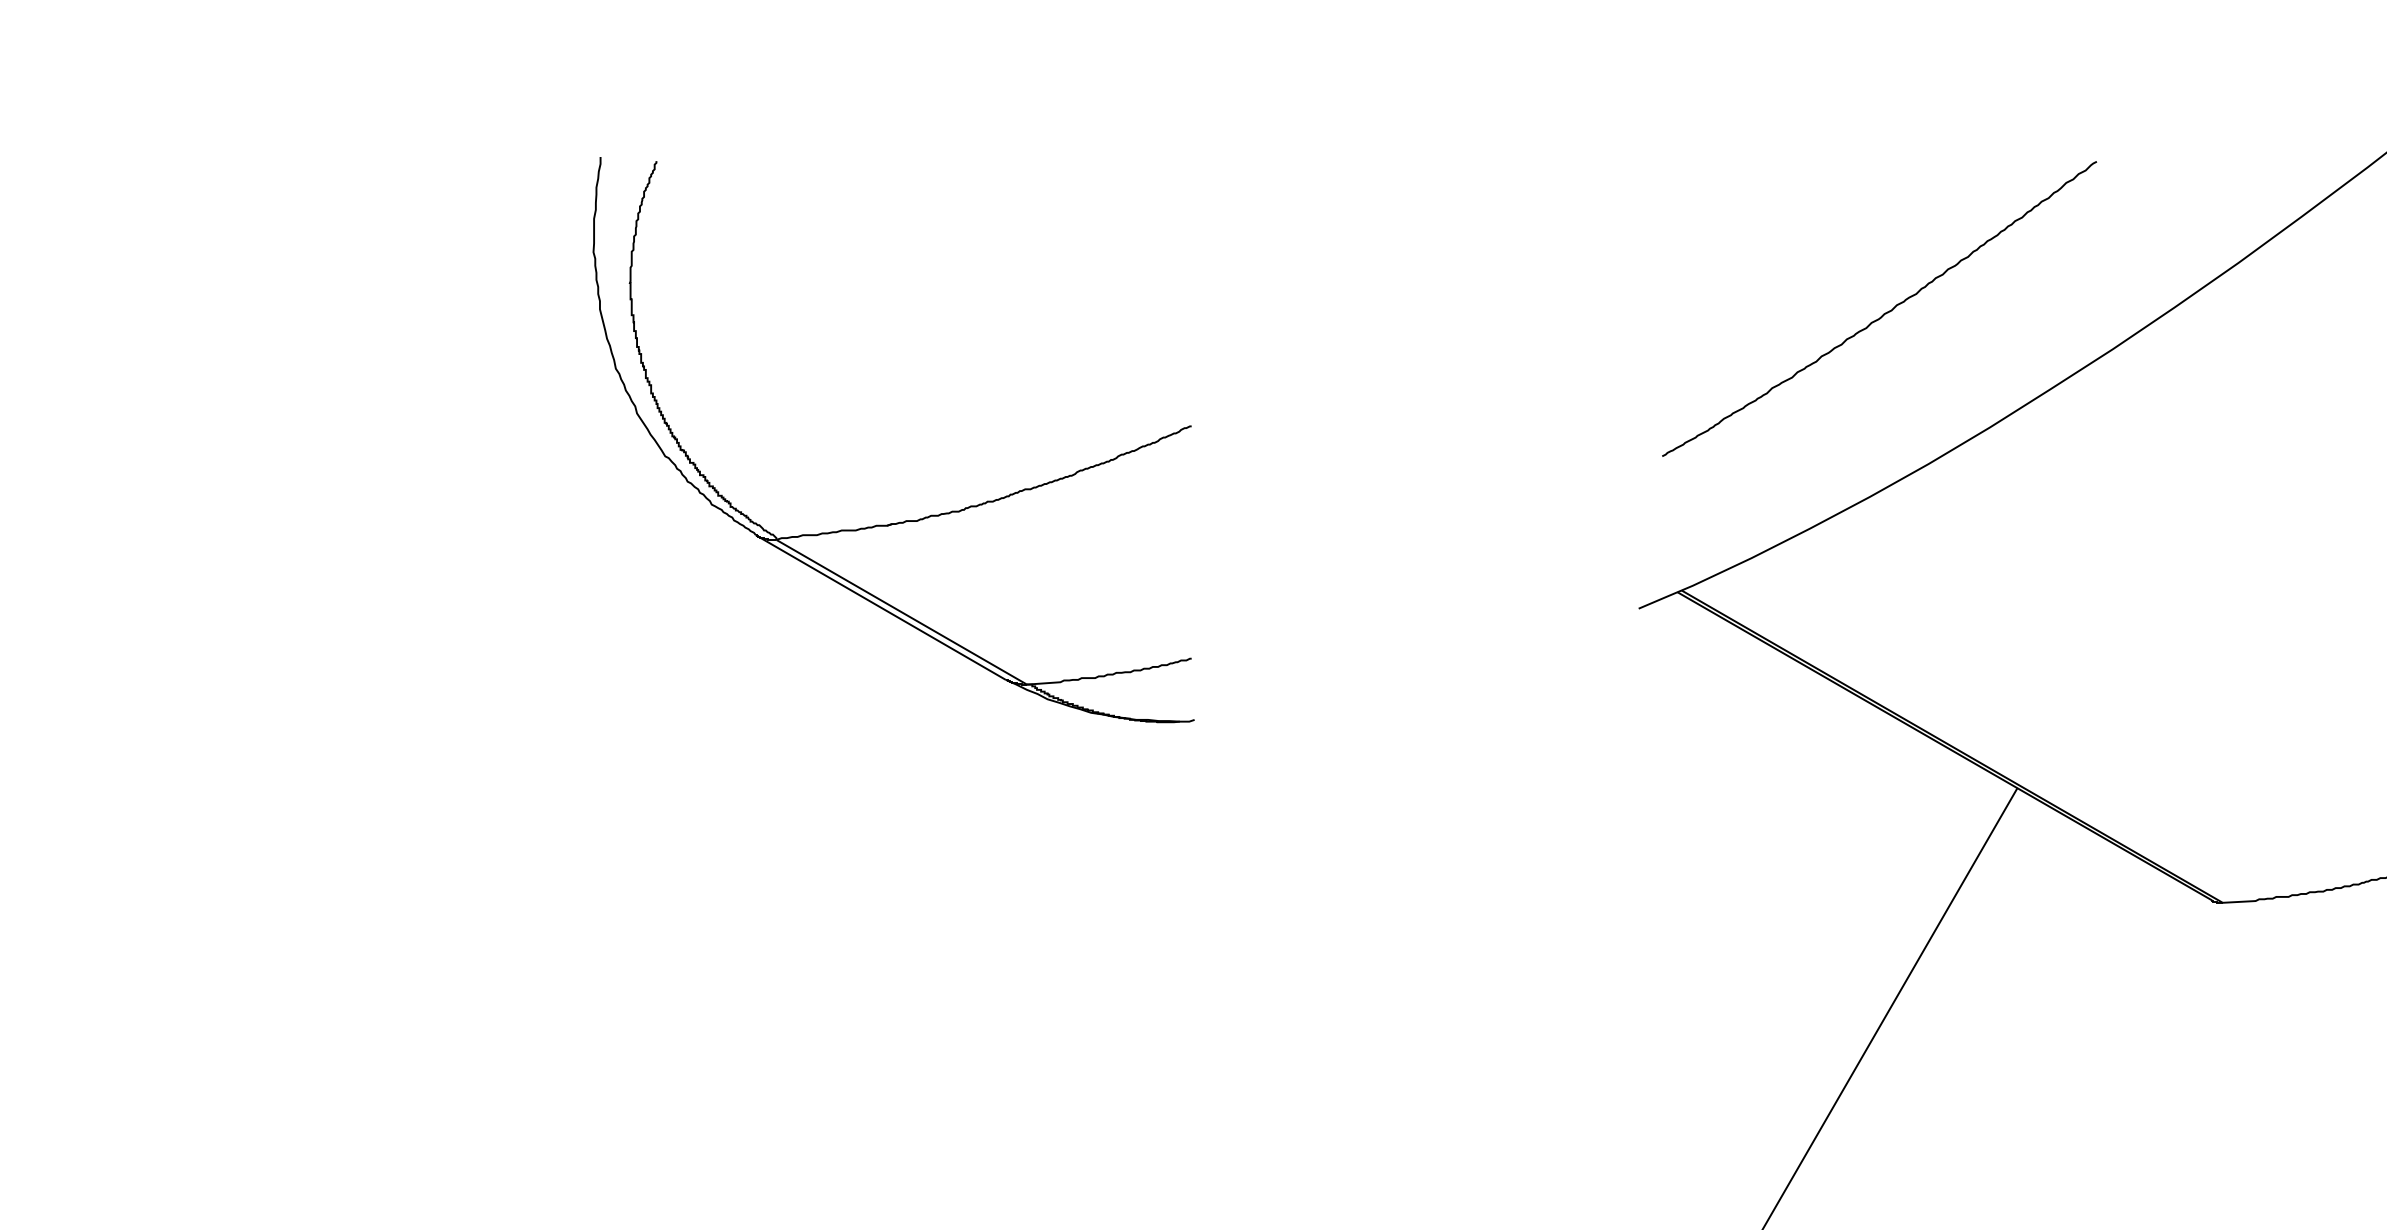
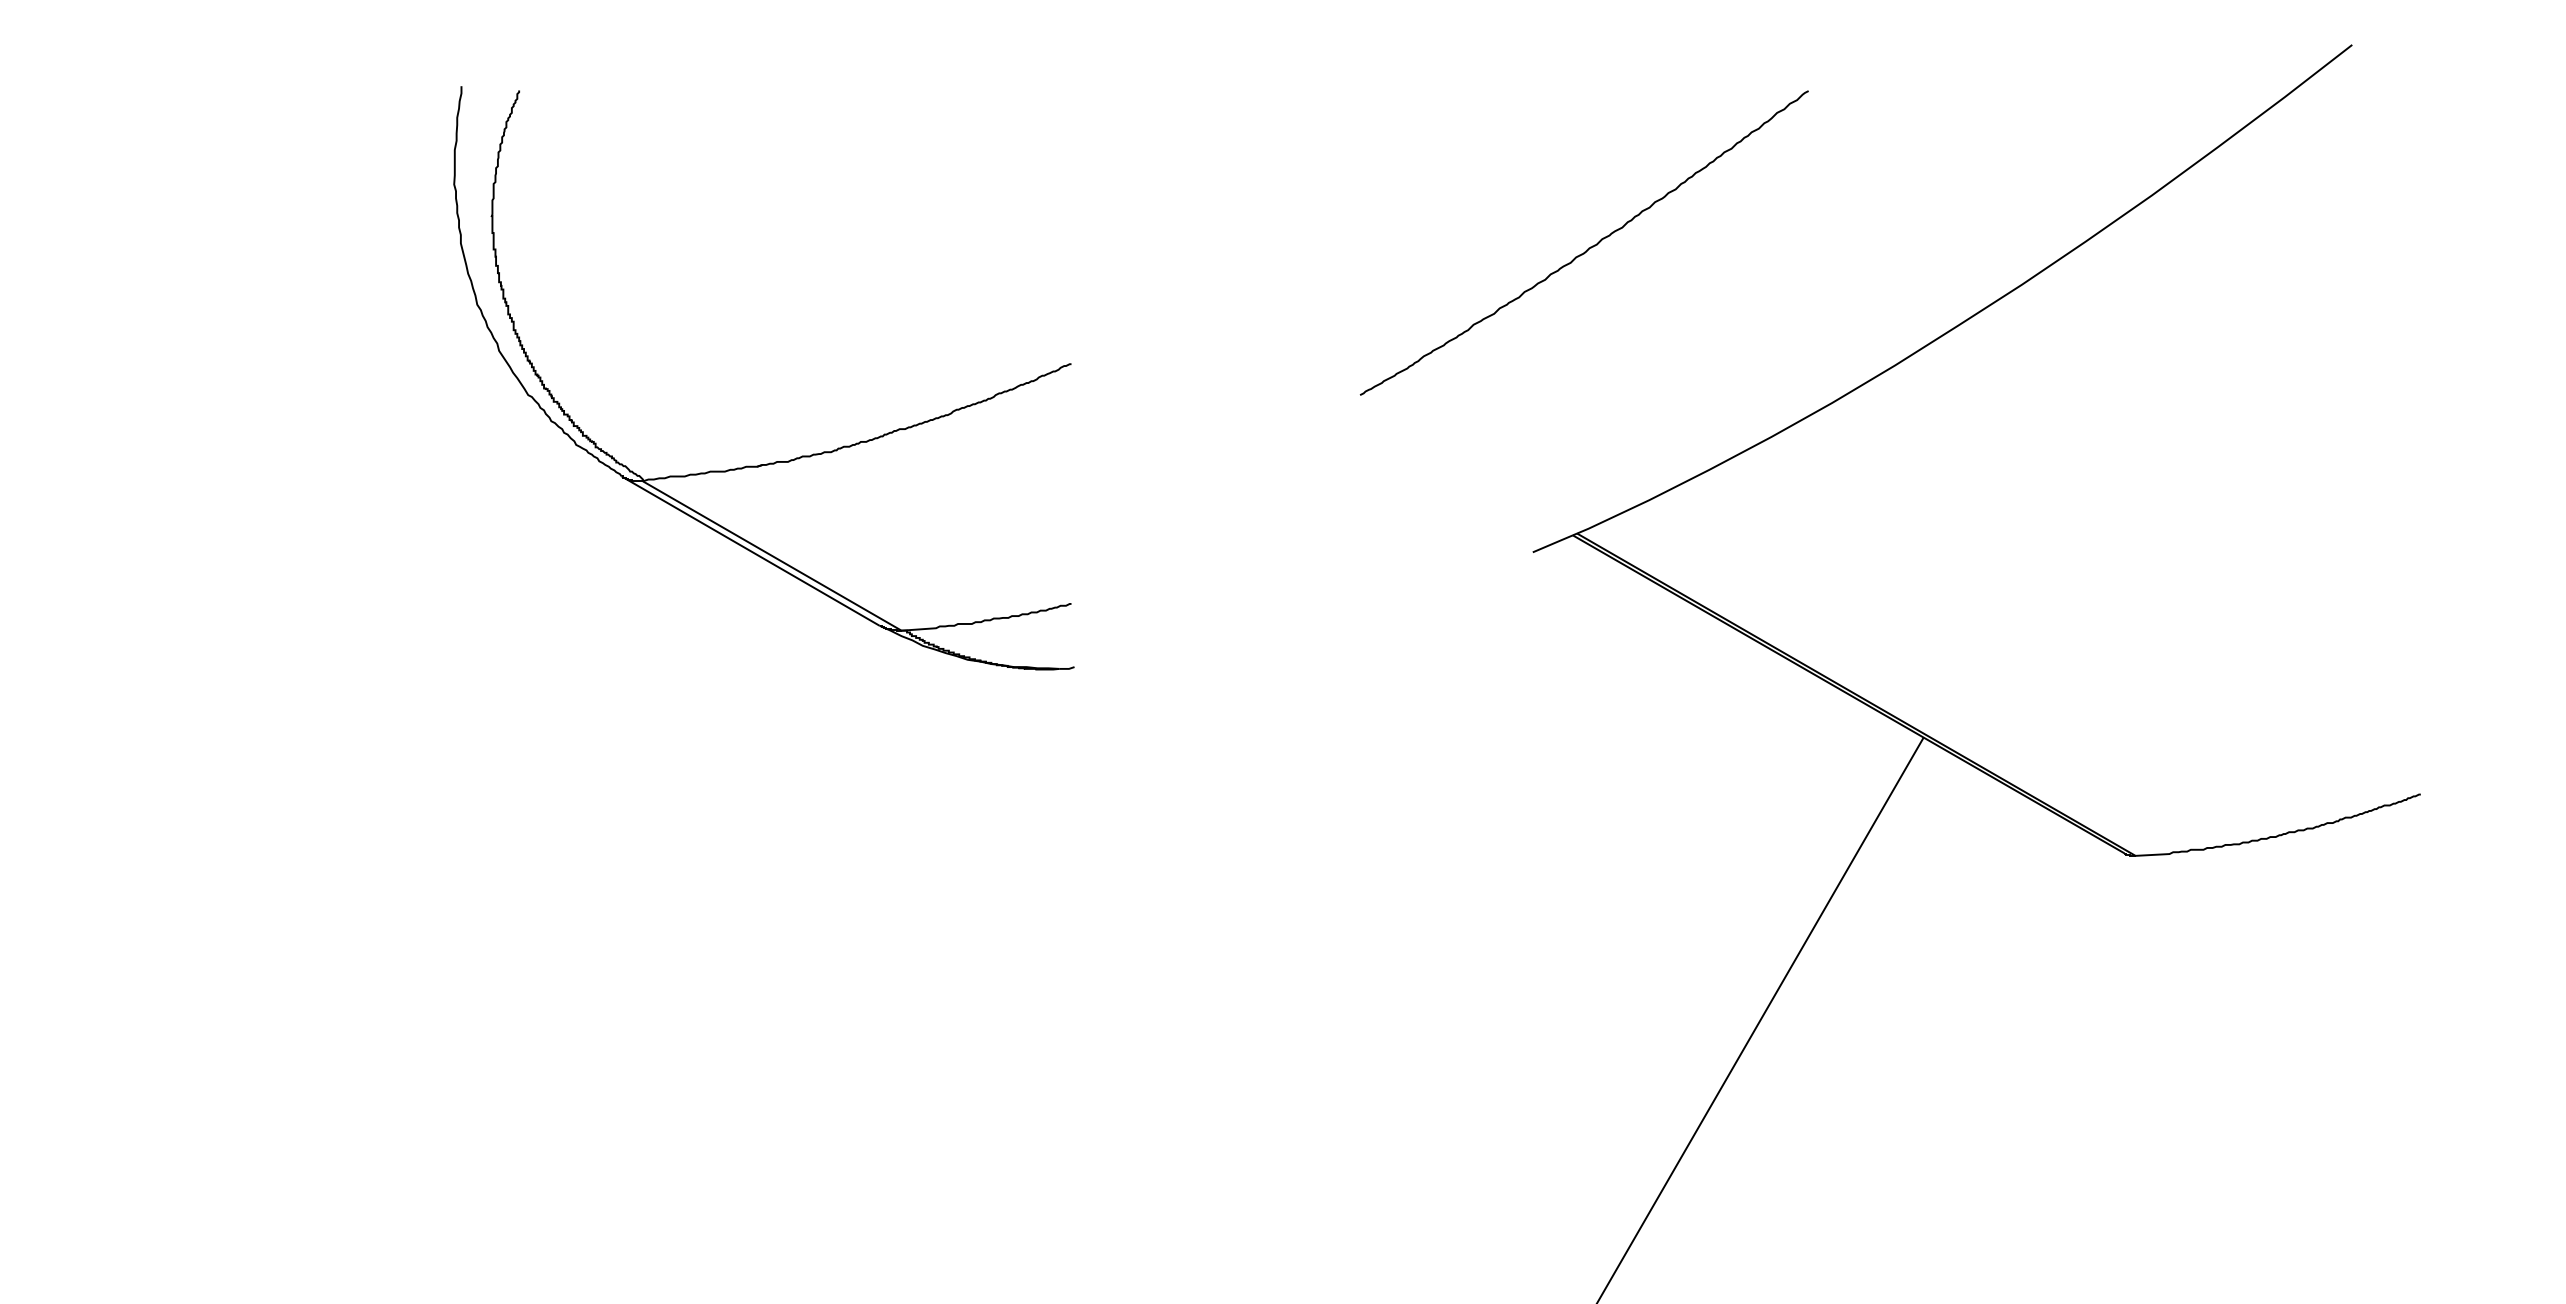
curve: (1883, 313) -> (1588, 247), moved

